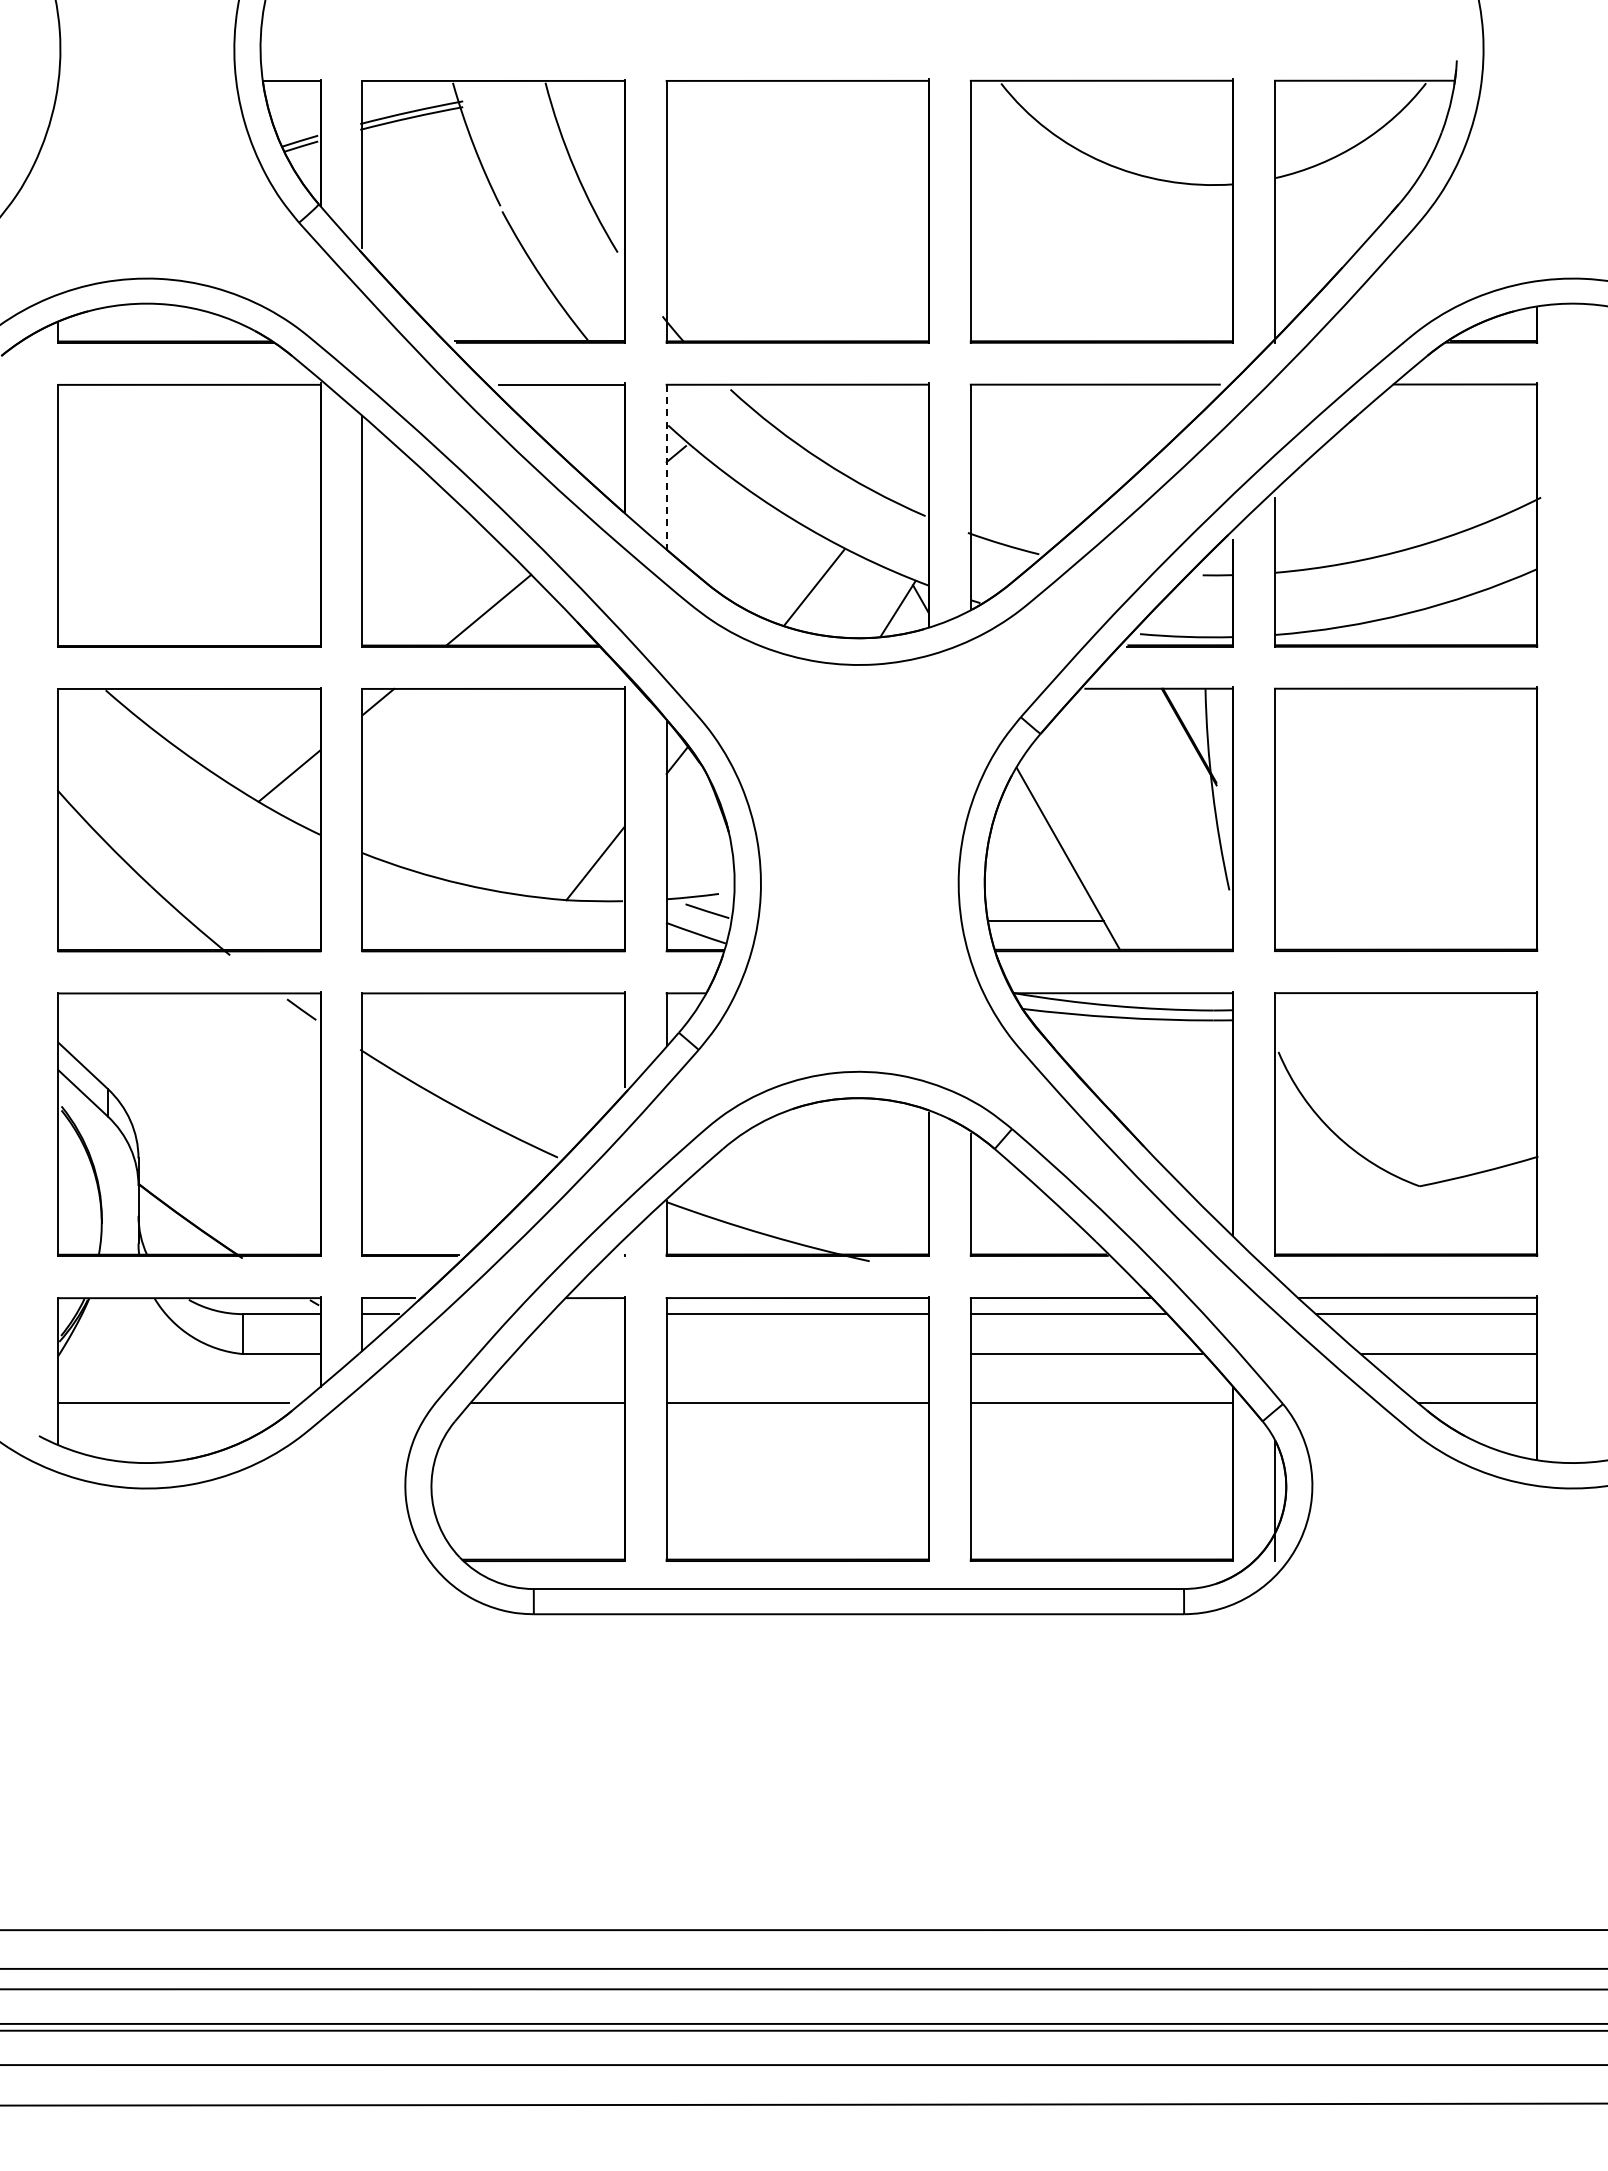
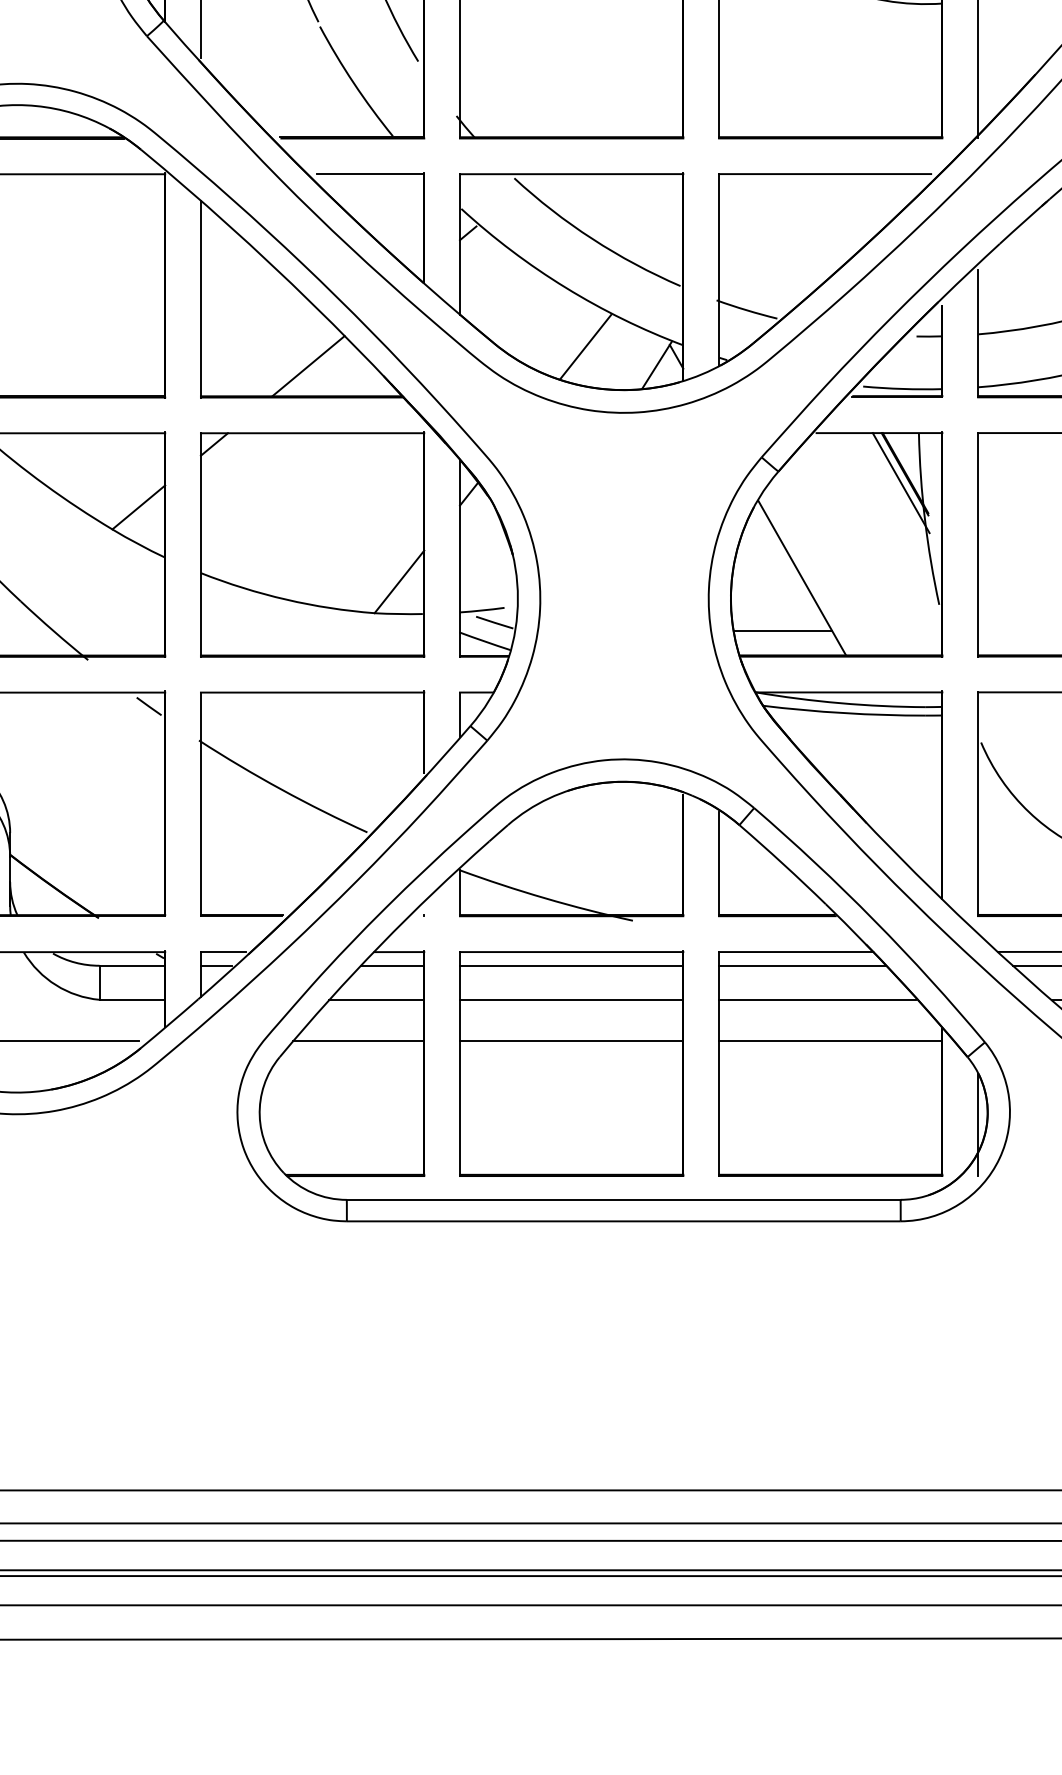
line: (666, 467) -> (459, 244), dashed -> solid
line: (1184, 747) -> (901, 483), added
line: (587, 1314) -> (392, 966), added
line: (568, 1354) -> (376, 1000), added
line: (797, 1354) -> (571, 1000), added

